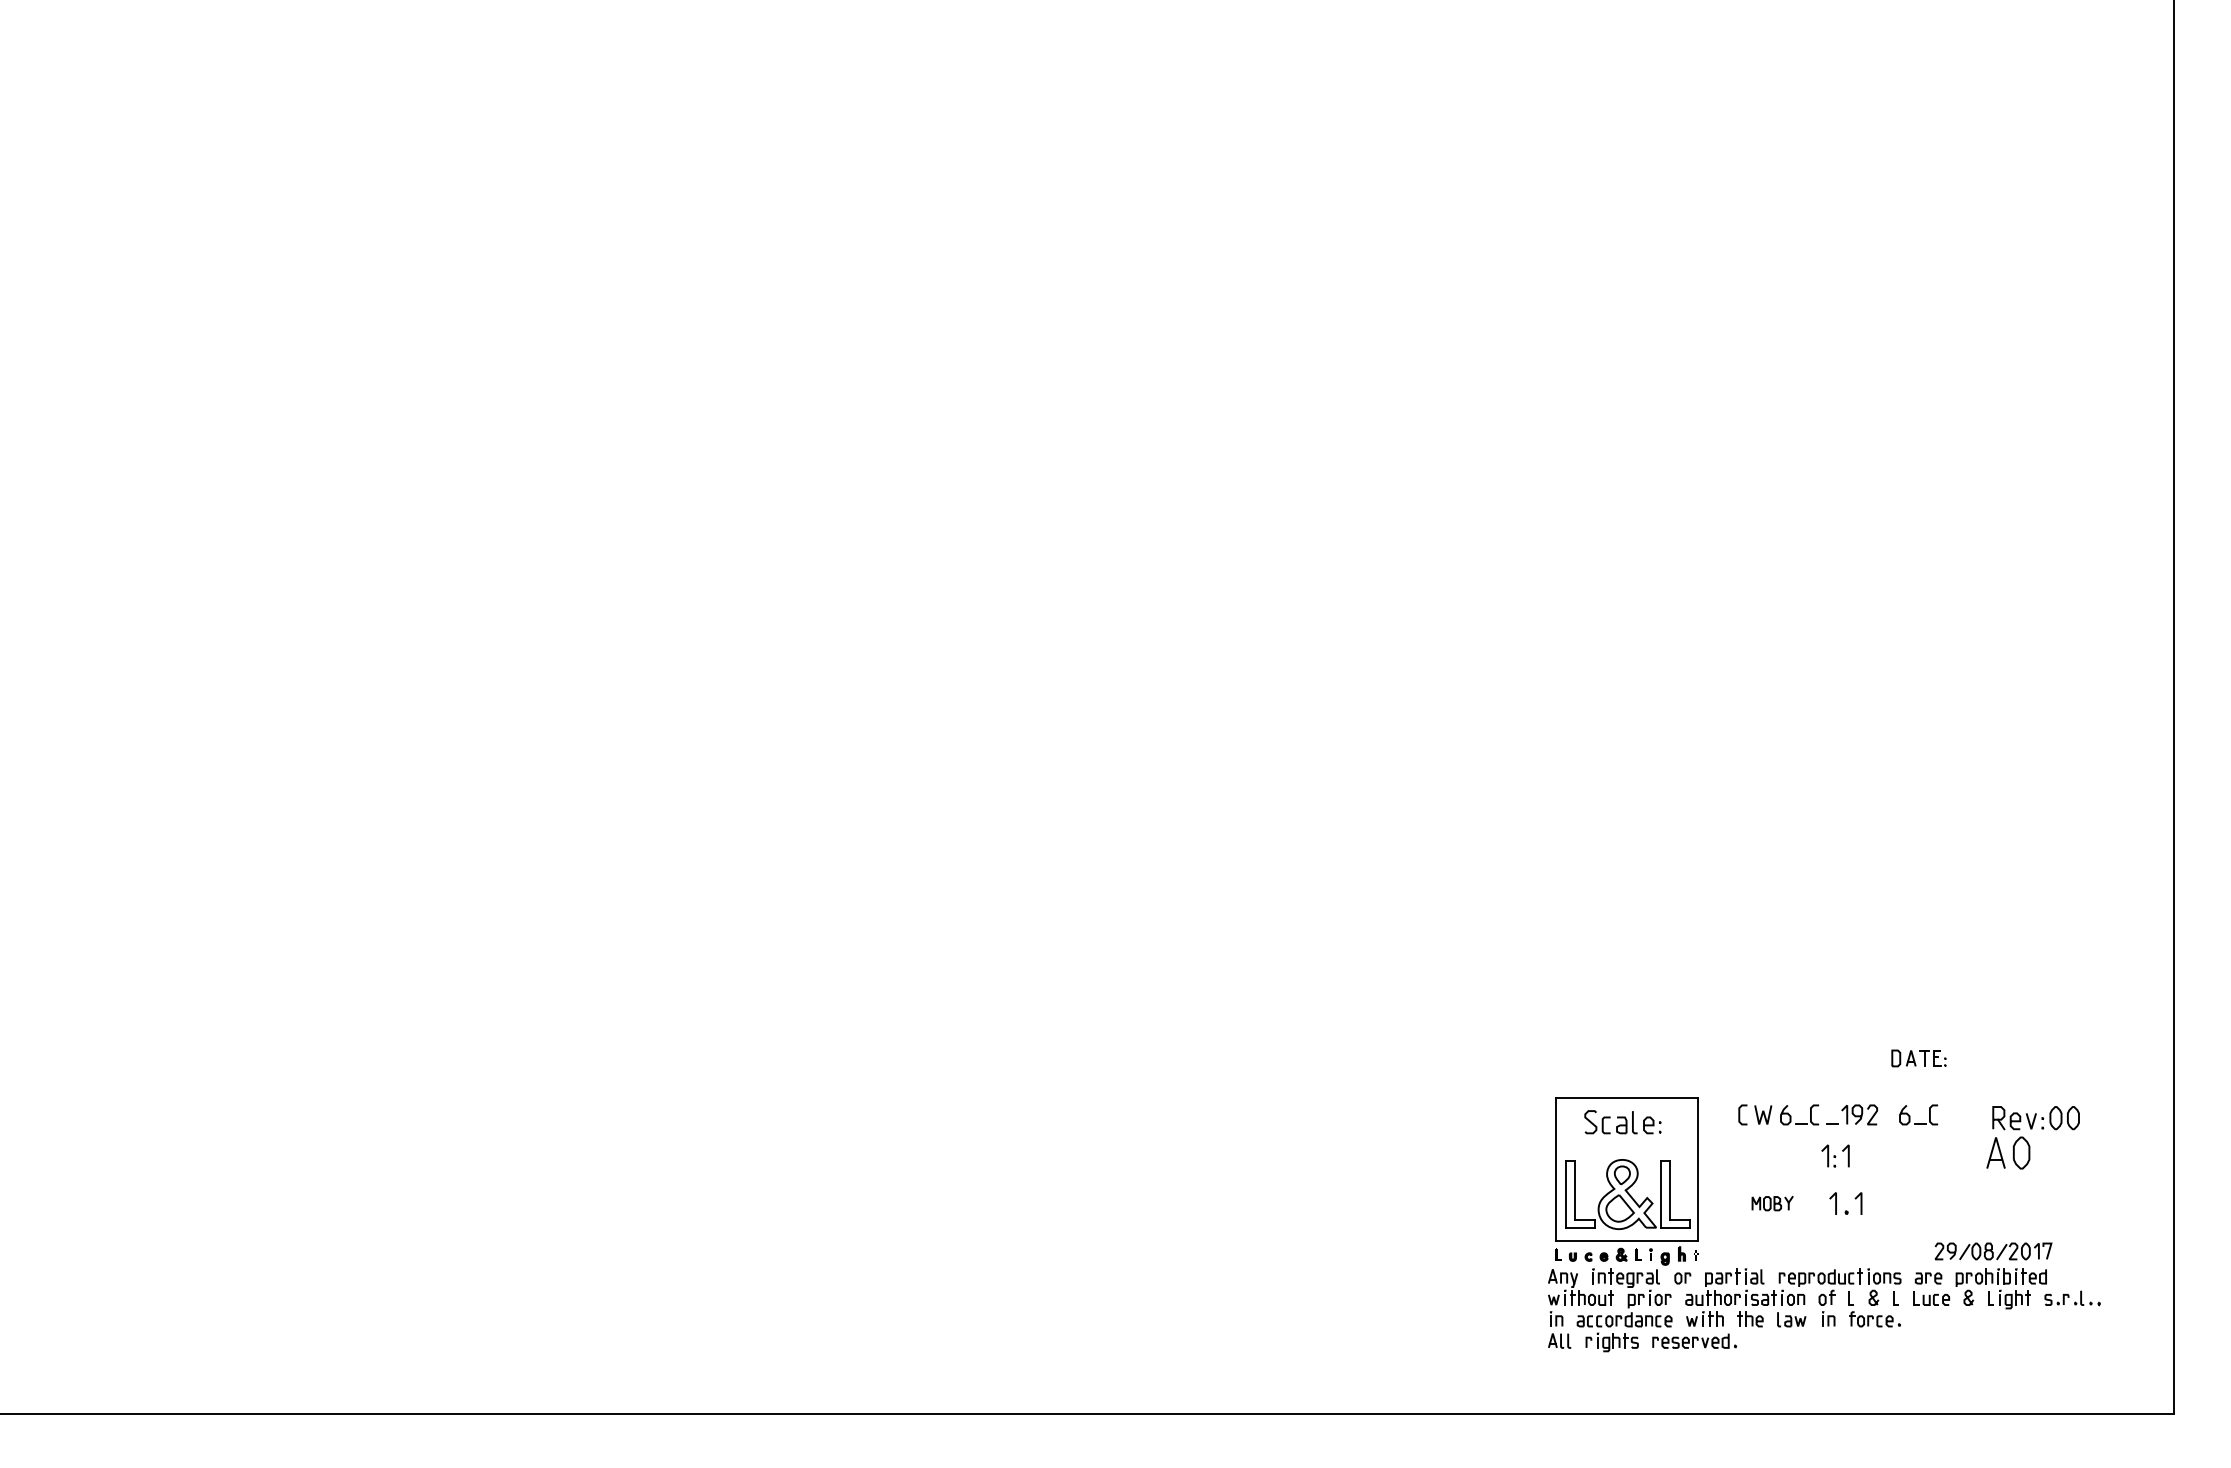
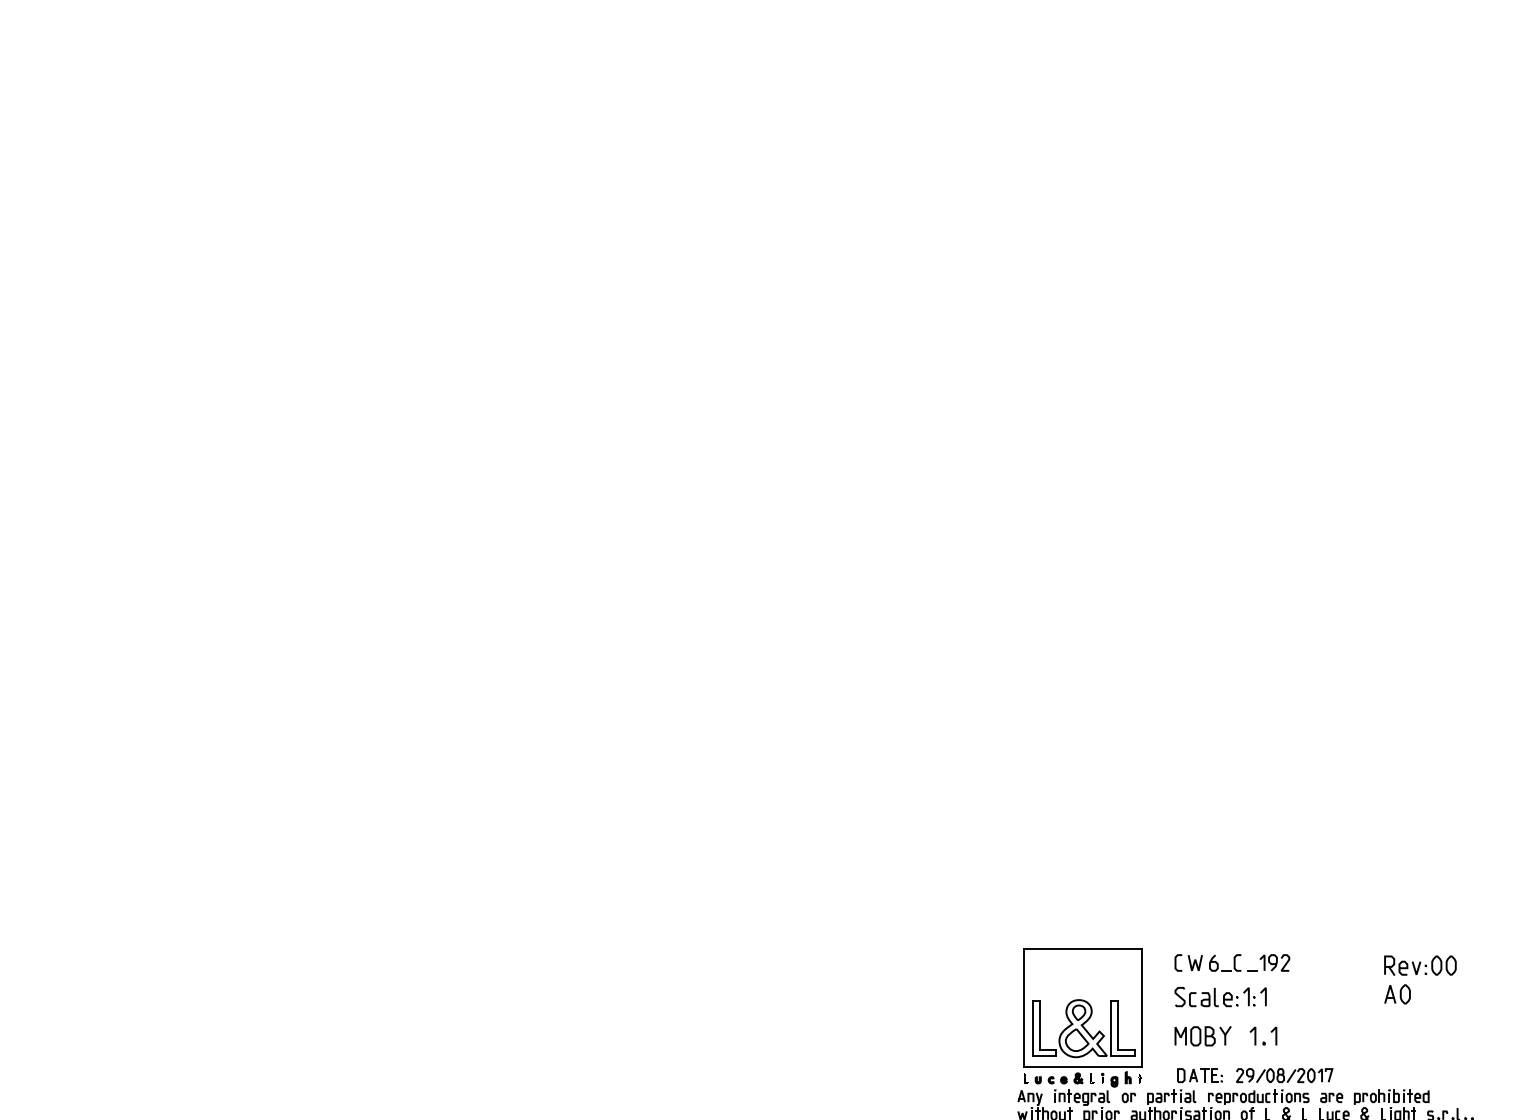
part: (1918, 1058) -> (1199, 1075), moved
part: (1910, 1115) -> (1316, 963), removed
part: (1622, 1122) -> (1206, 997), moved
part: (2008, 1152) -> (1397, 993), size x0.71
part: (1772, 1203) -> (1202, 1036), size x1.67
part: (1993, 1251) -> (1284, 1075), moved

